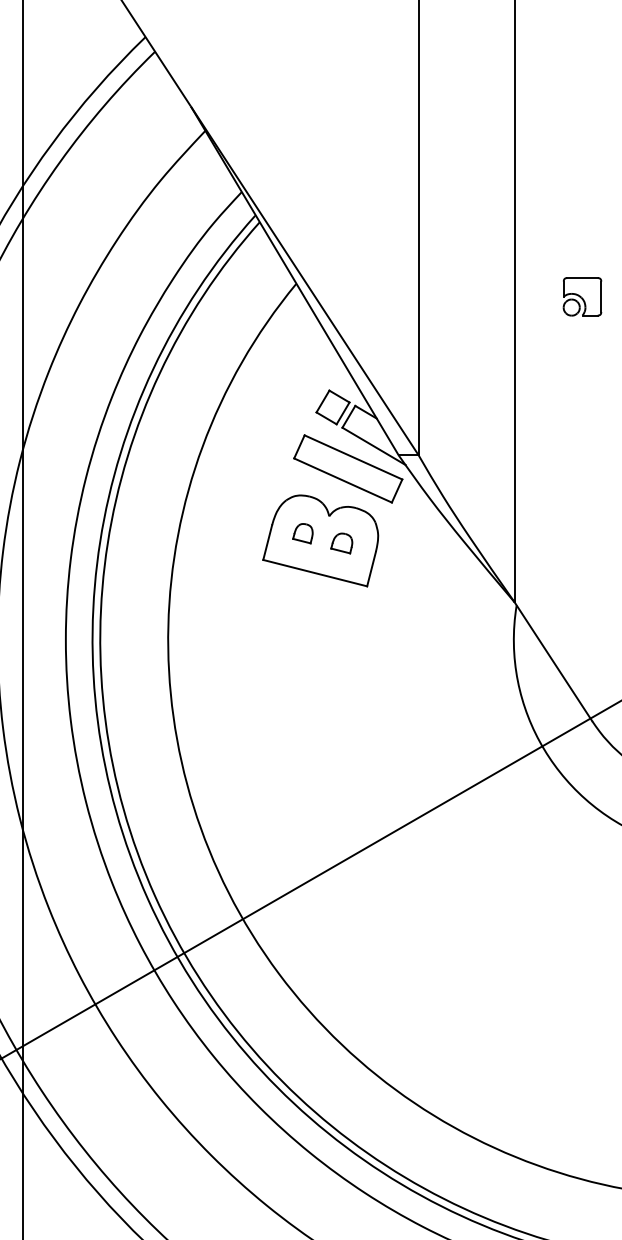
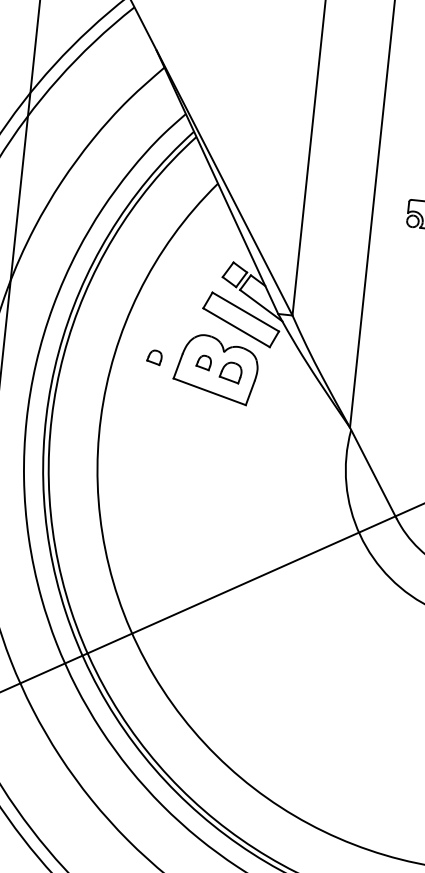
part: (233, 533) -> (154, 357), added
part: (341, 543) -> (230, 372), size x1.4

